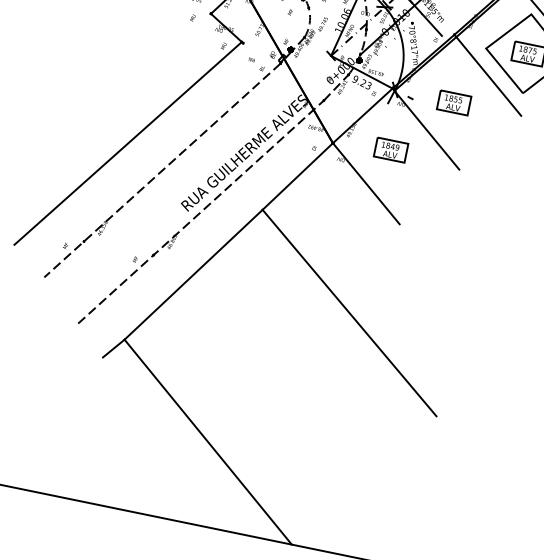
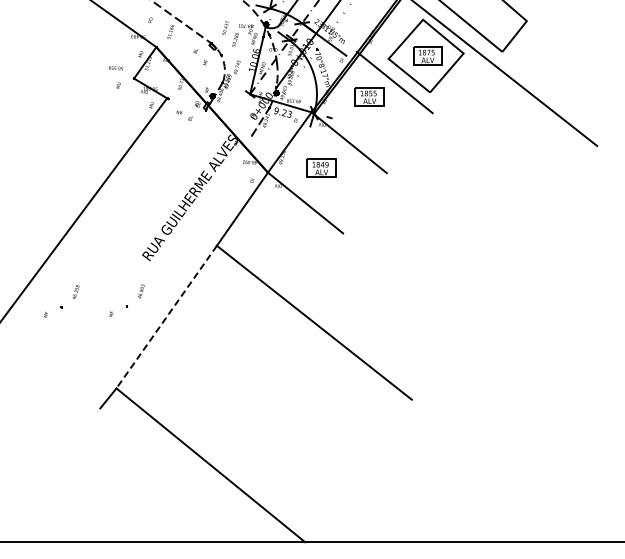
part: (453, 102) -> (369, 96), moved
line: (162, 170) -> (119, 228), removed
line: (200, 211) -> (161, 258), removed
line: (193, 275) -> (166, 317), solid -> dashed

